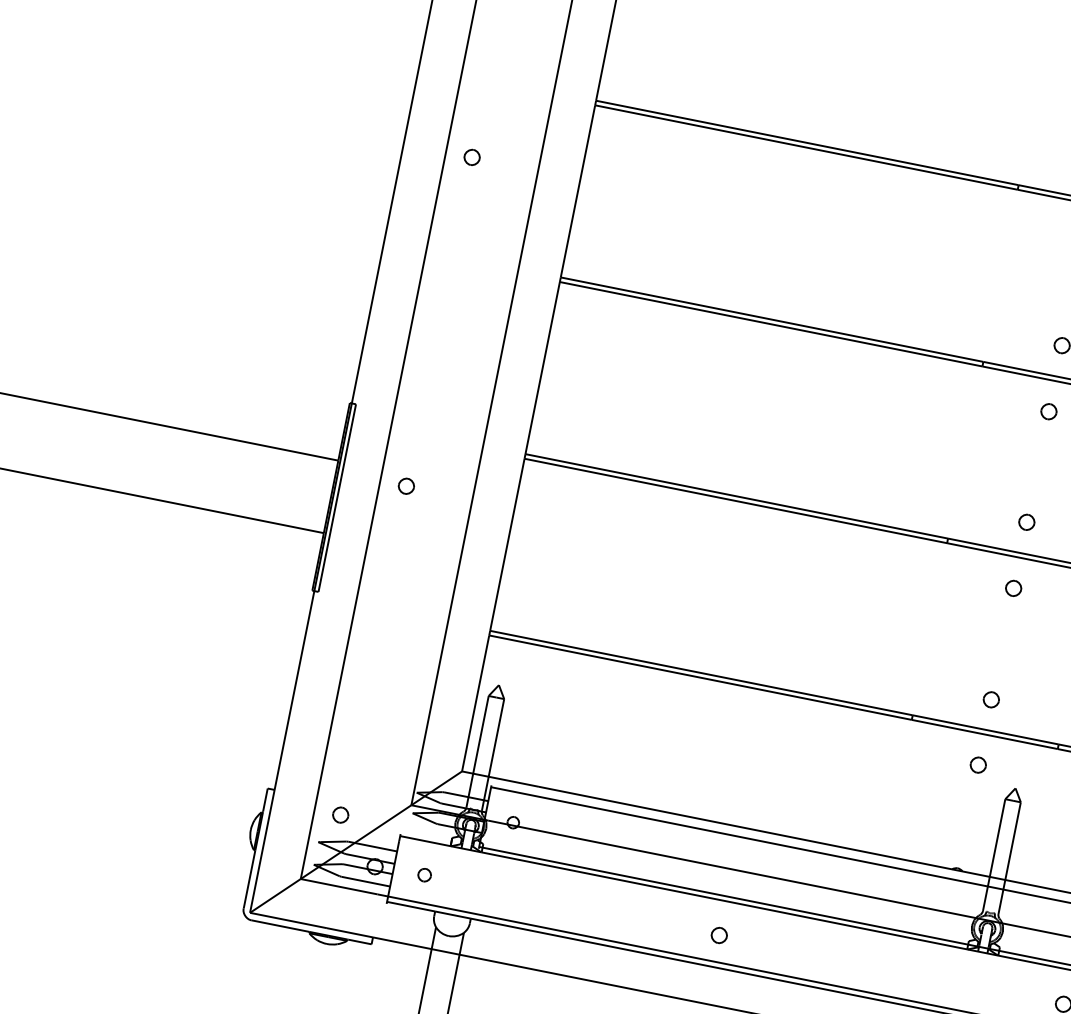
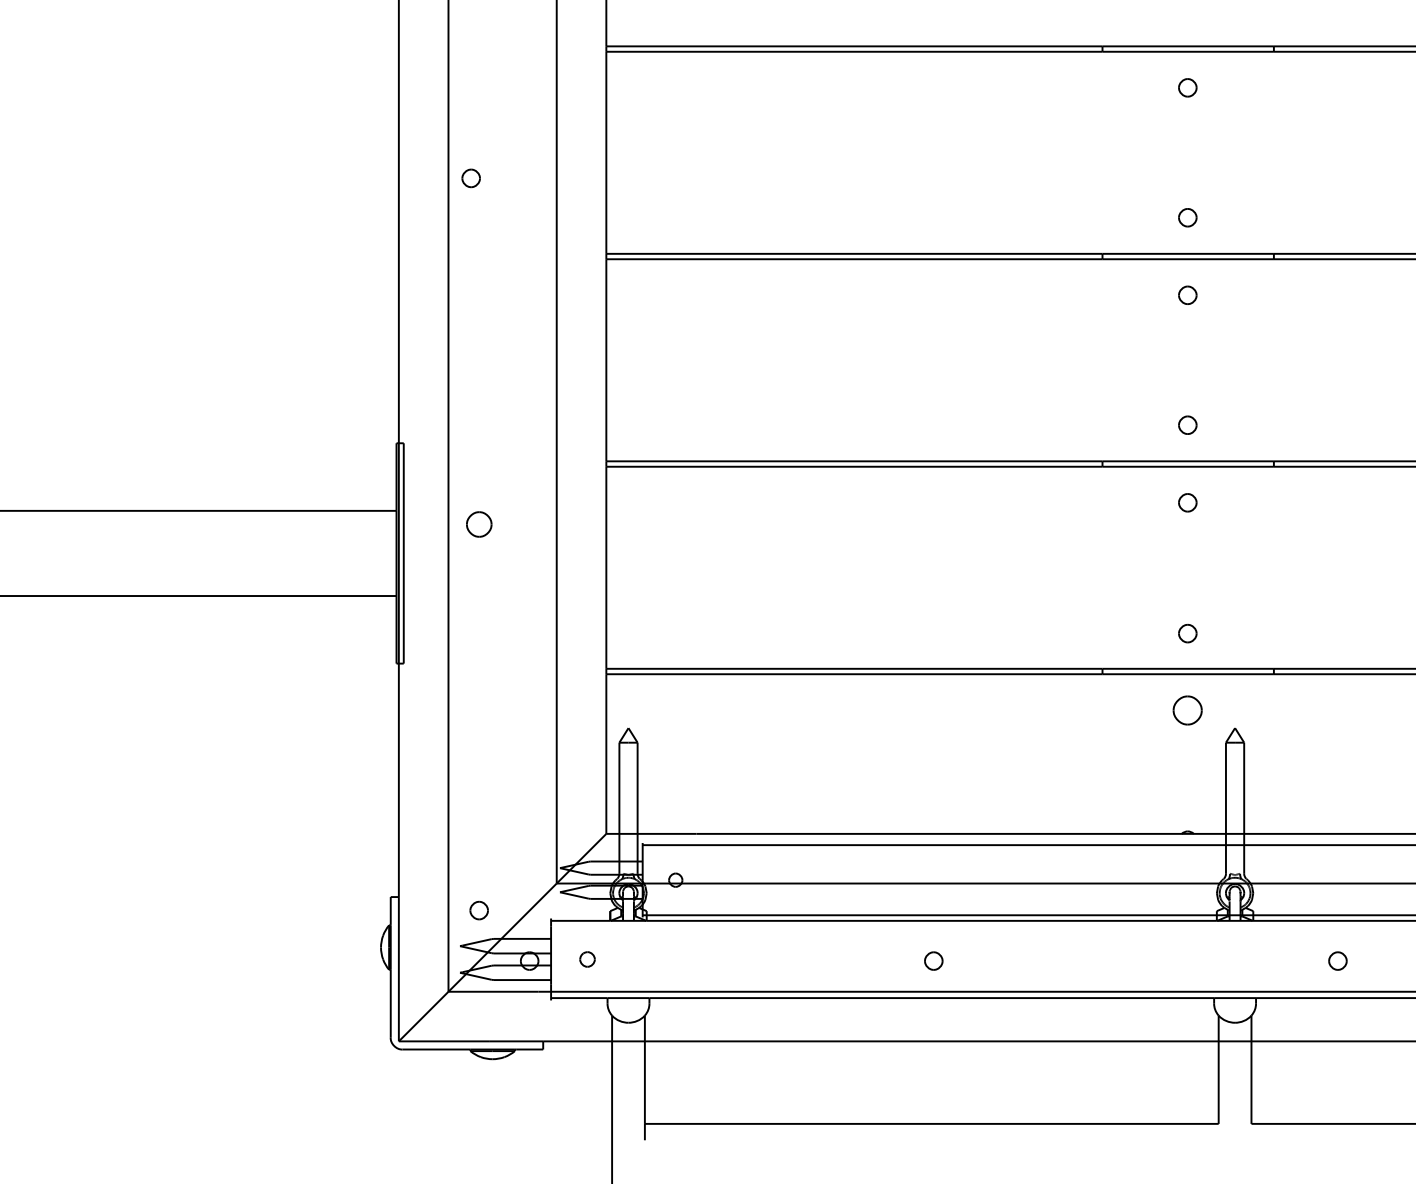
part: (471, 157) -> (470, 178), moved
part: (405, 486) -> (478, 524), size x1.4
part: (978, 764) -> (1187, 709), size x1.6

